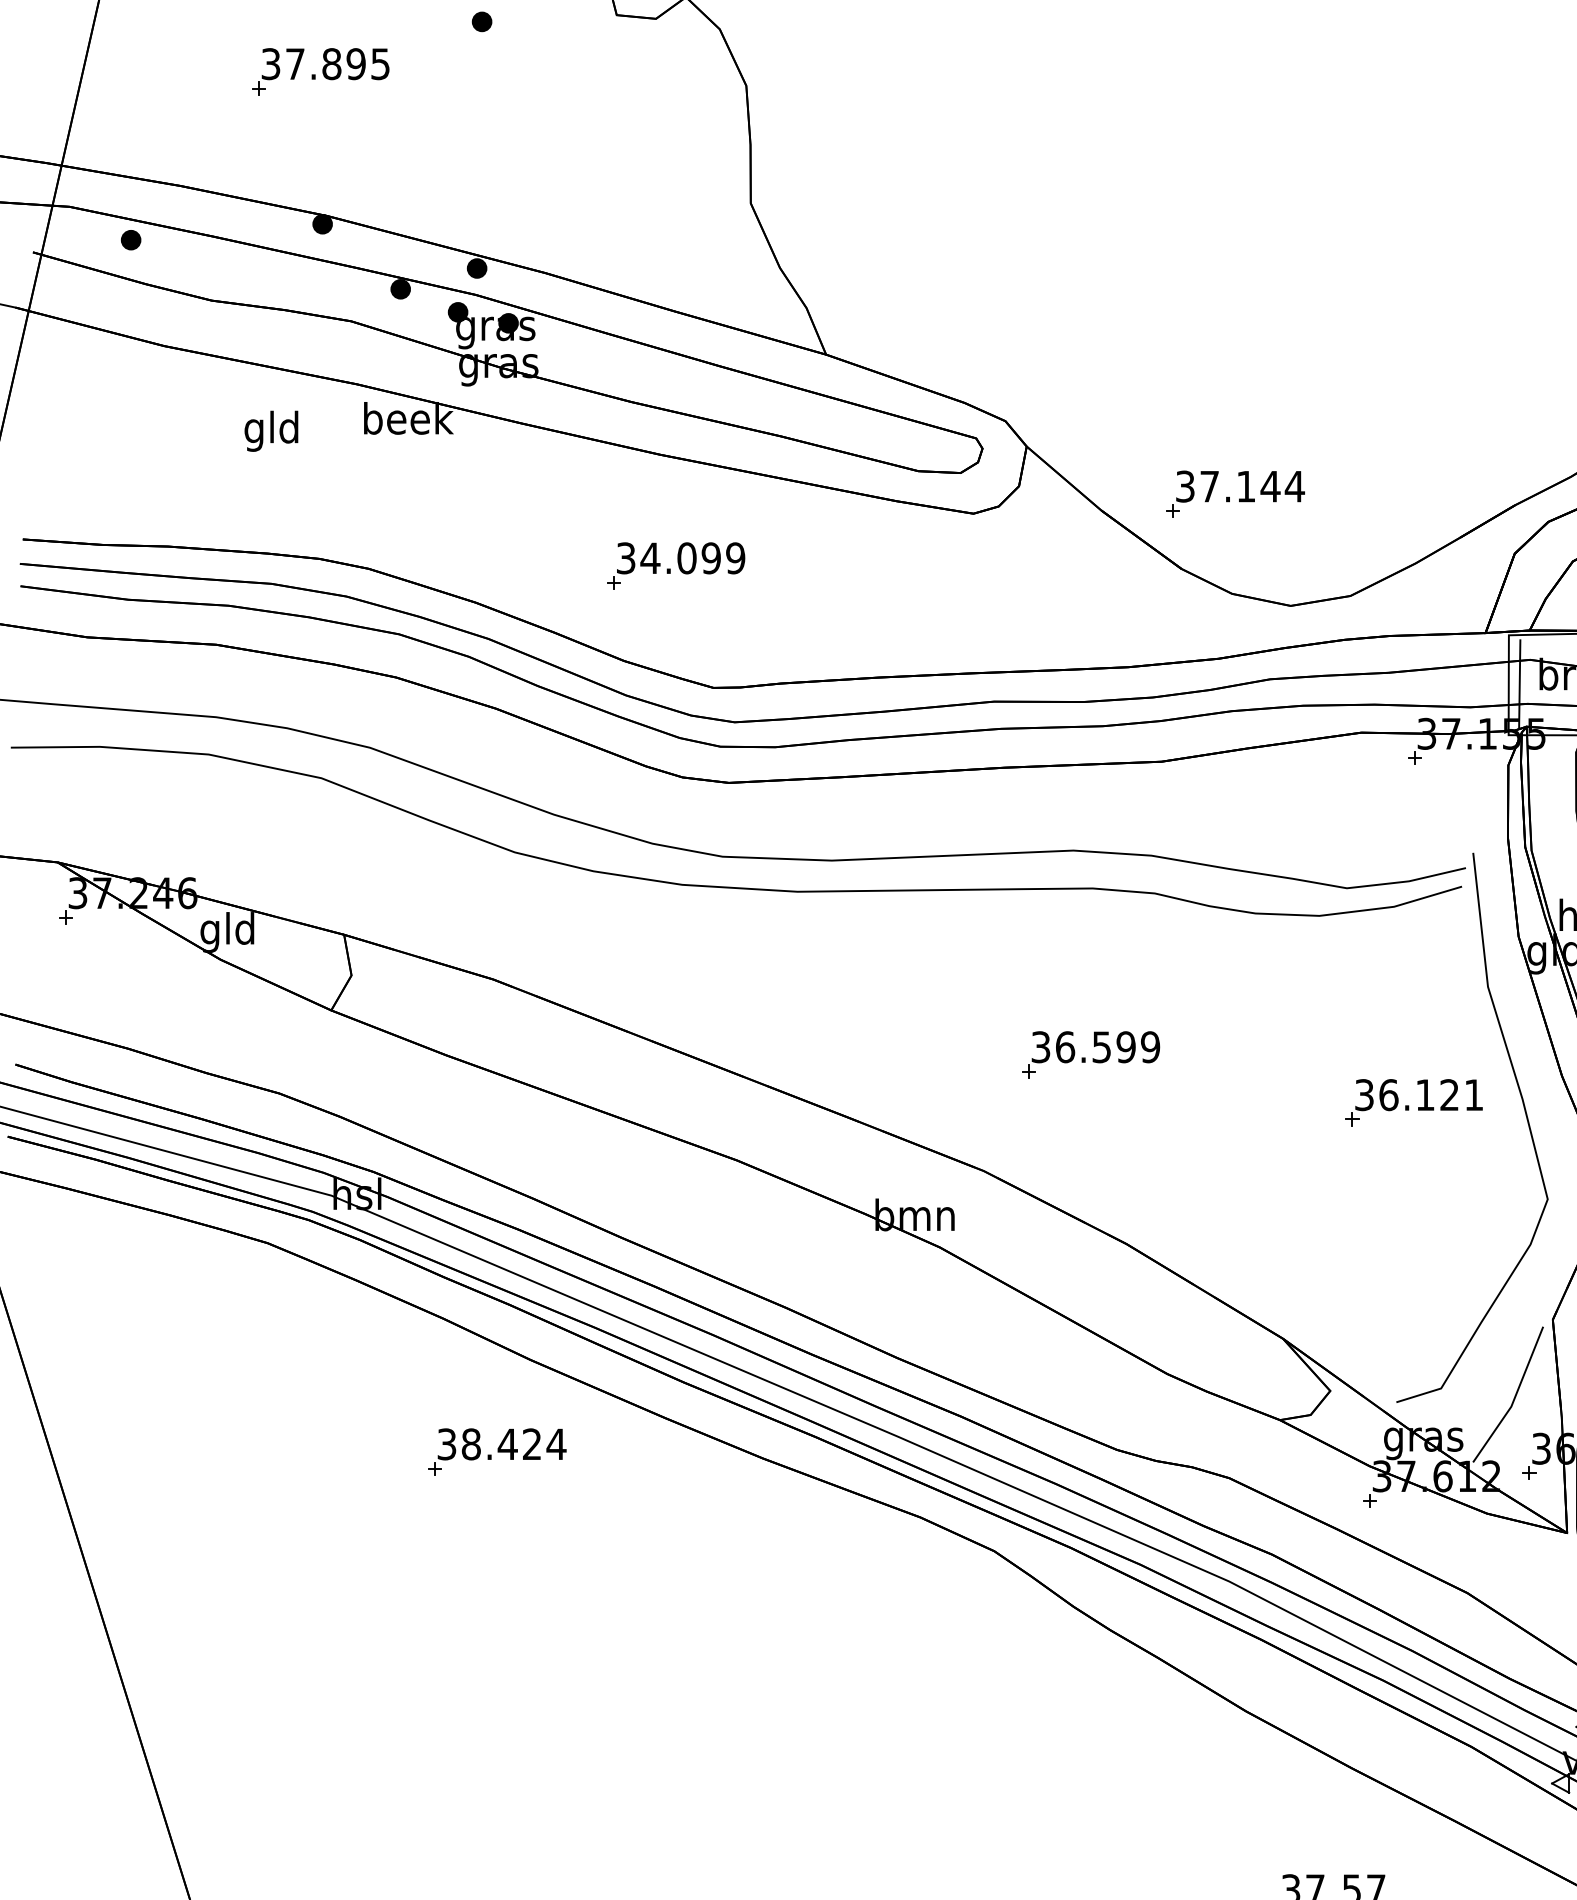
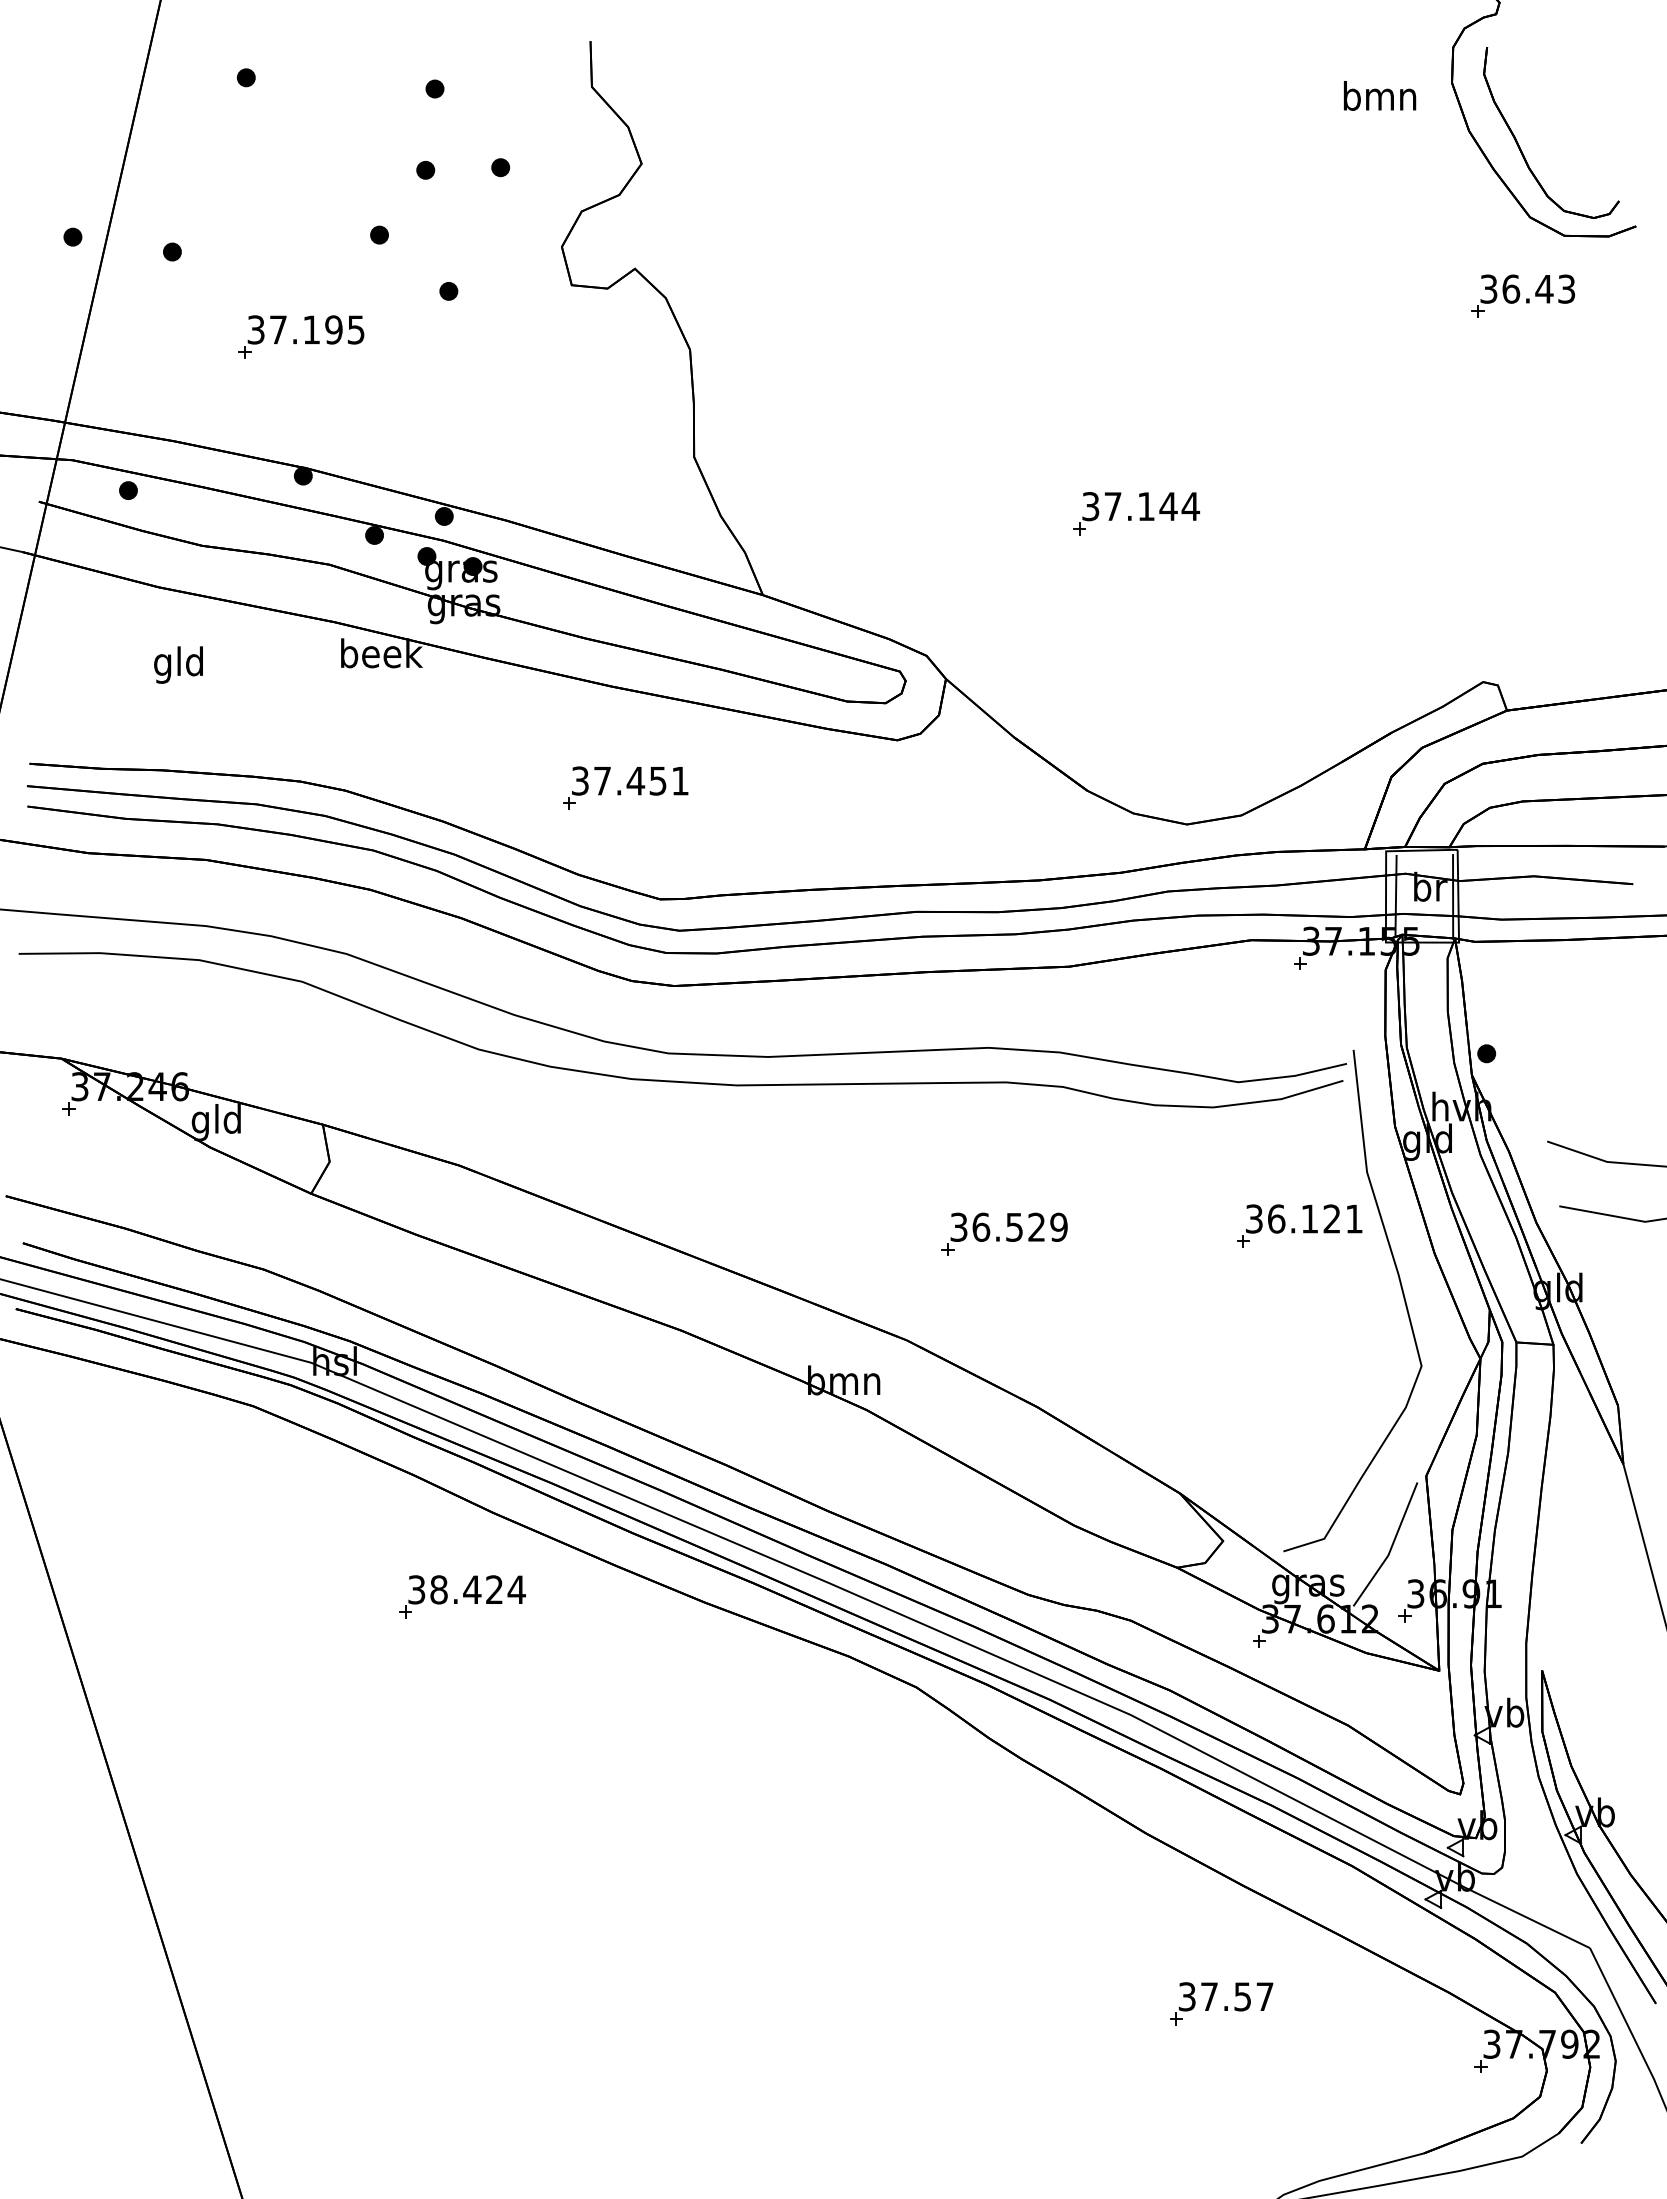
text: (331, 63) -> (311, 329), 37.895 -> 37.195
text: (271, 430) -> (178, 664), moved
part: (1235, 494) -> (1136, 513), moved
text: (693, 557) -> (641, 780), 34.099 -> 37.451
text: (1125, 1046) -> (1036, 1226), 36.599 -> 36.529
part: (1413, 1102) -> (1299, 1225), moved

